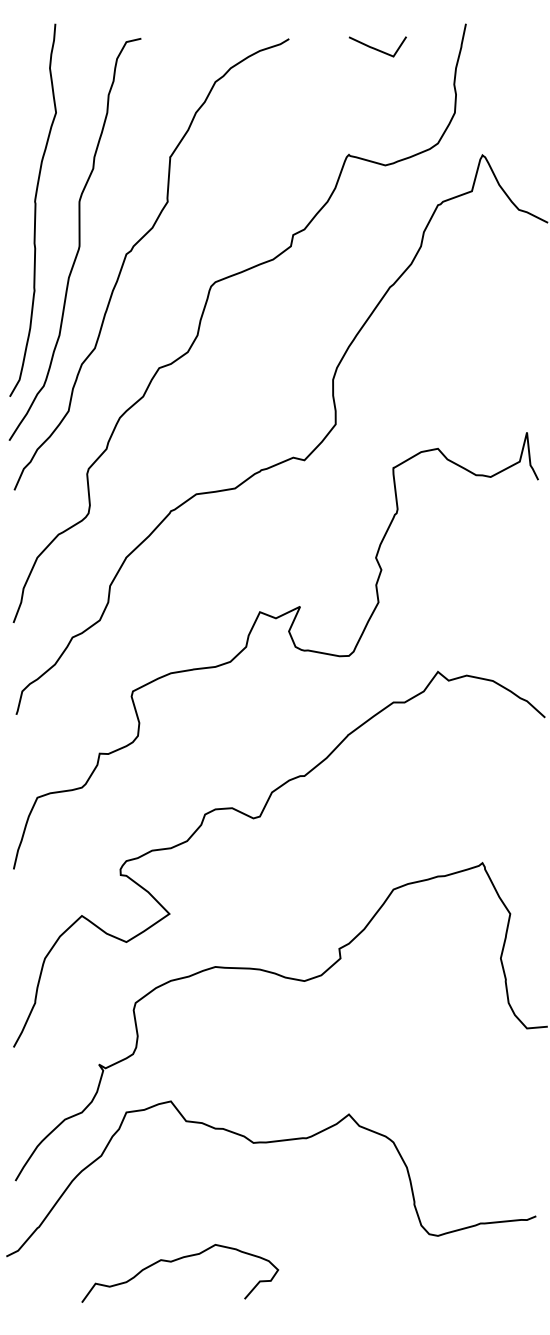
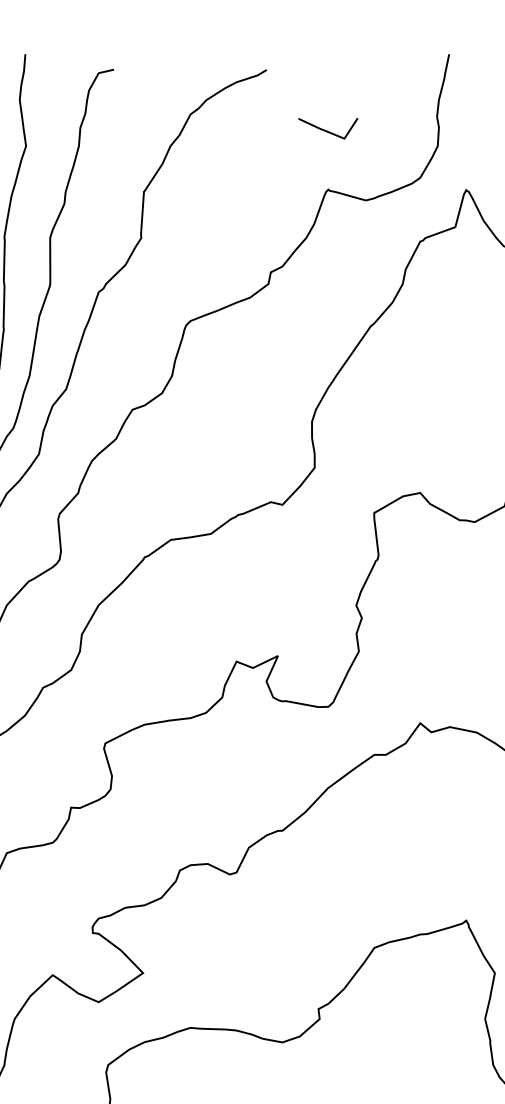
line: (376, 48) -> (326, 130), moved

